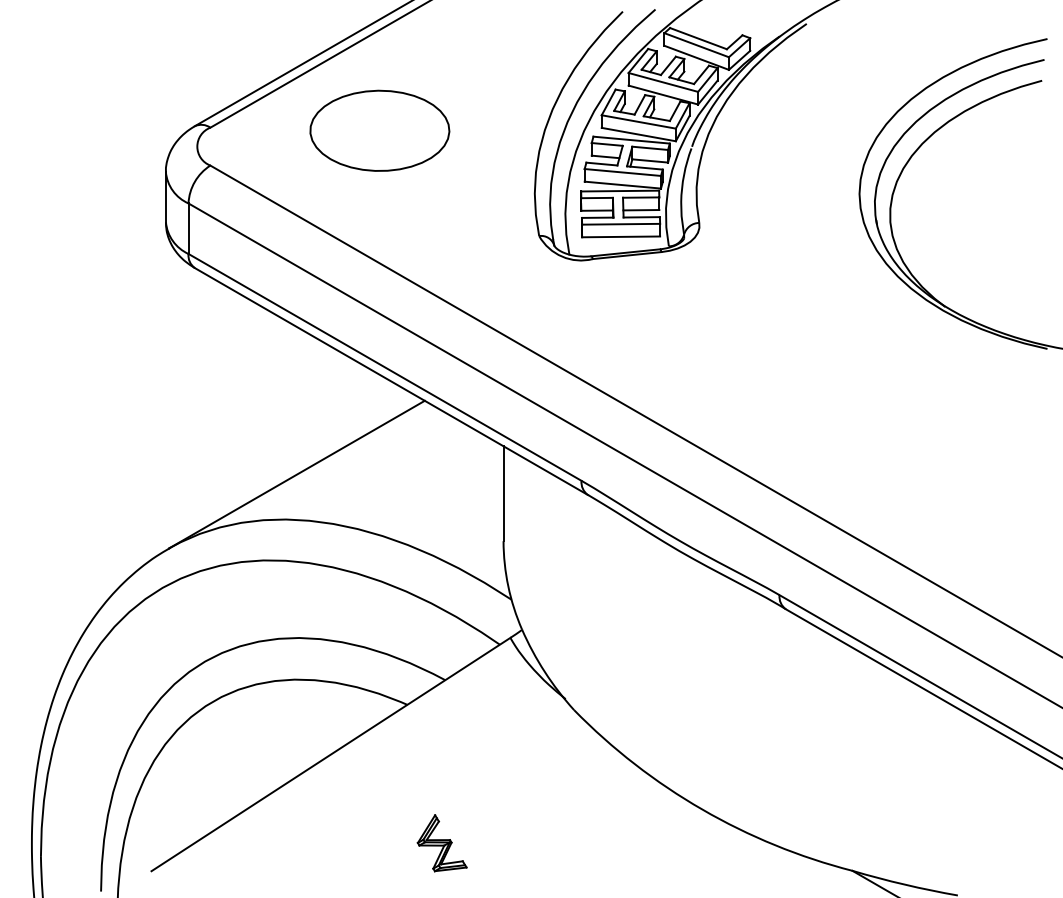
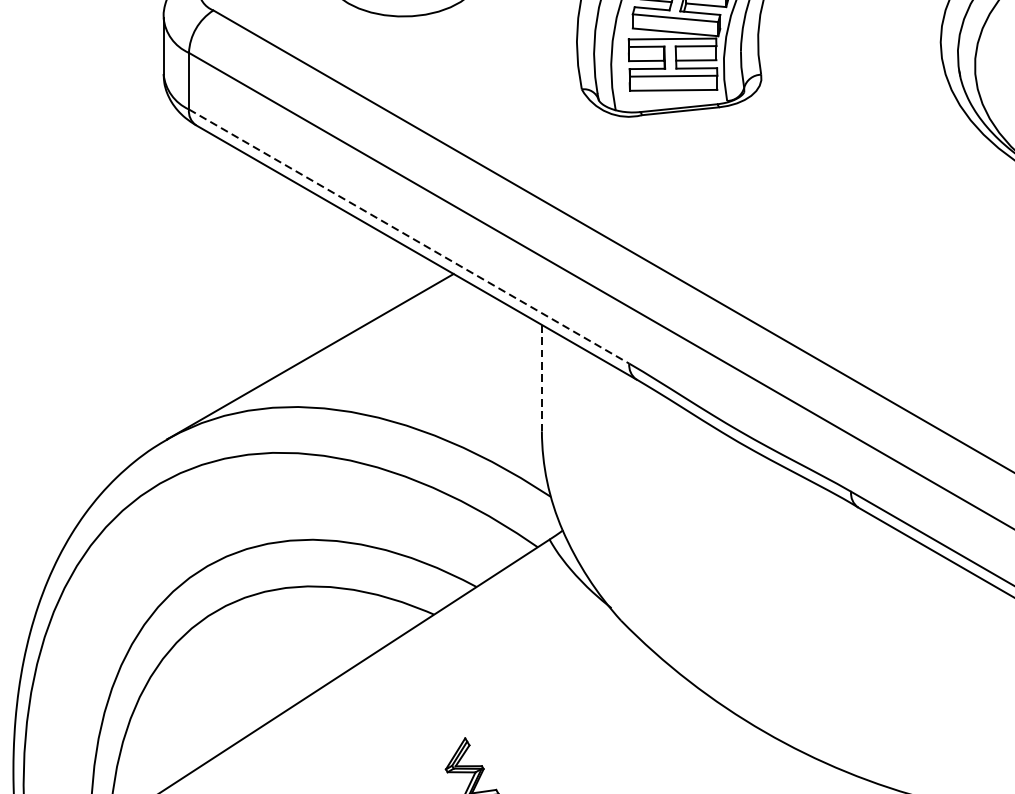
line: (385, 367) -> (409, 236), solid -> dashed
line: (503, 494) -> (541, 378), solid -> dashed

